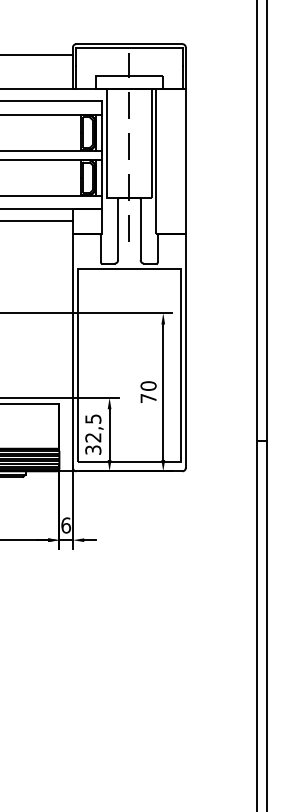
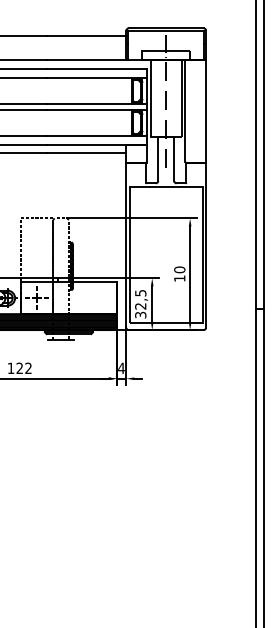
text: (148, 398) -> (179, 278), 70 -> 10
text: (66, 525) -> (121, 368), 6 -> 4

